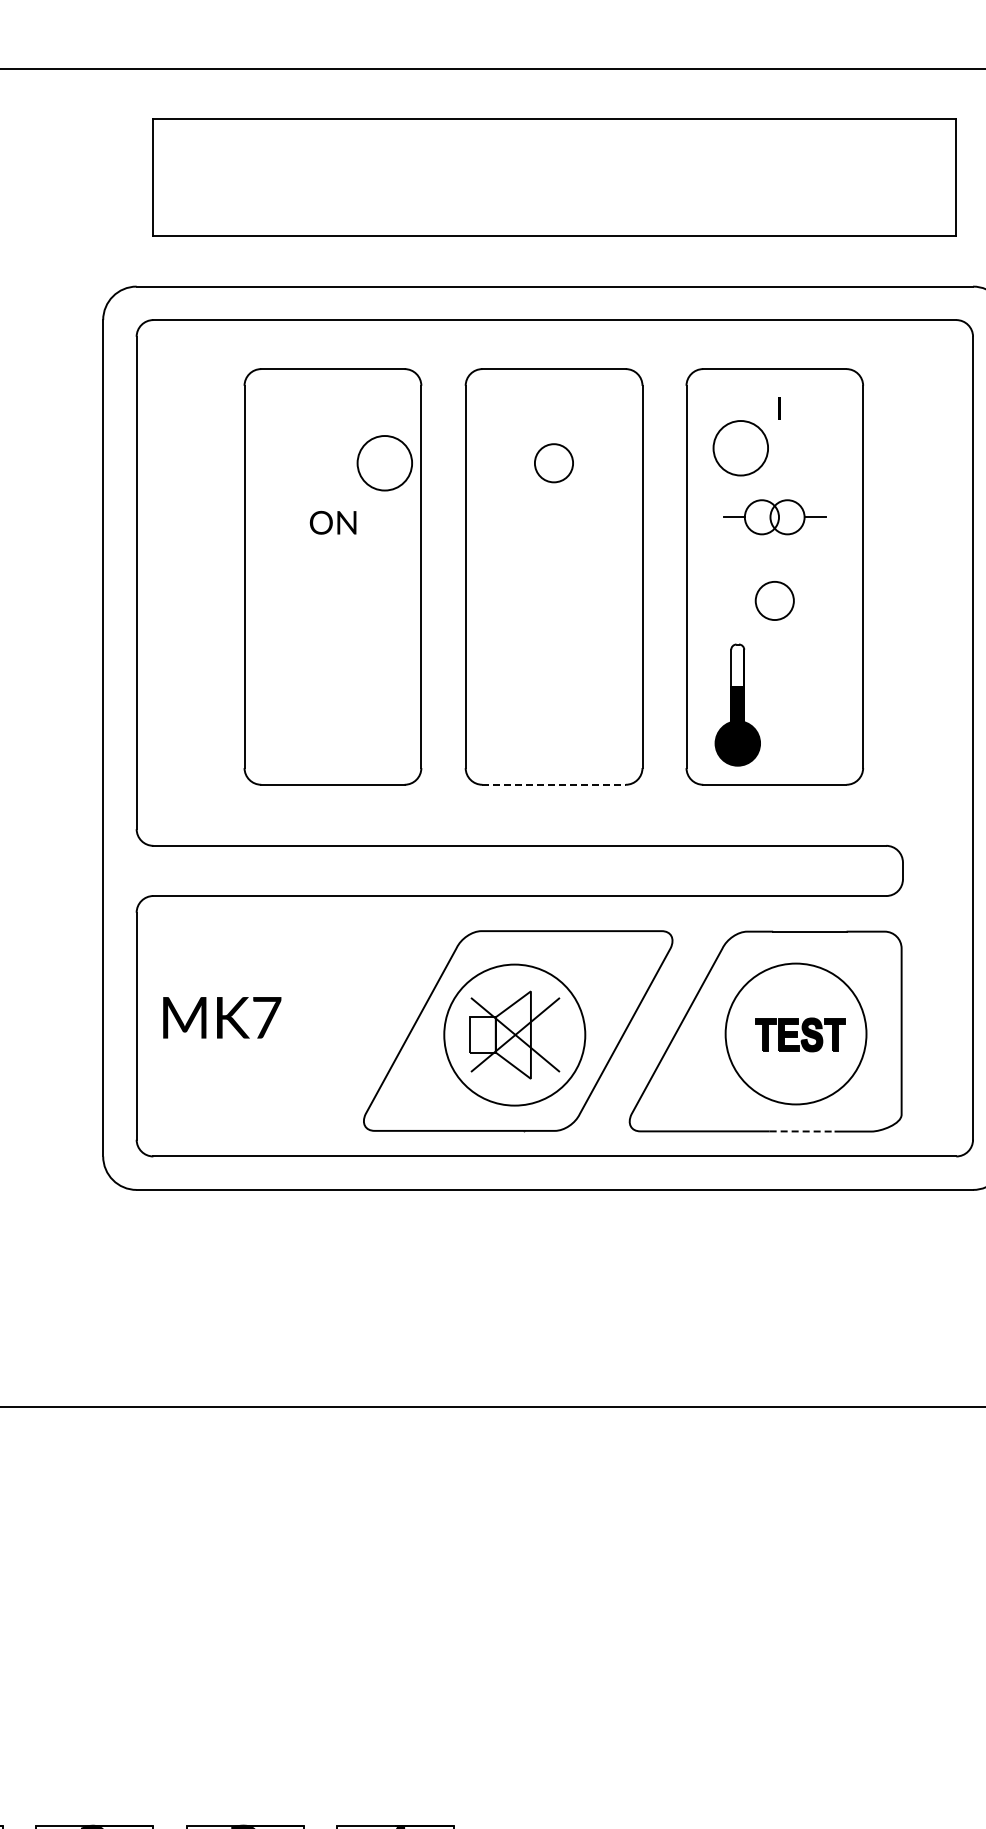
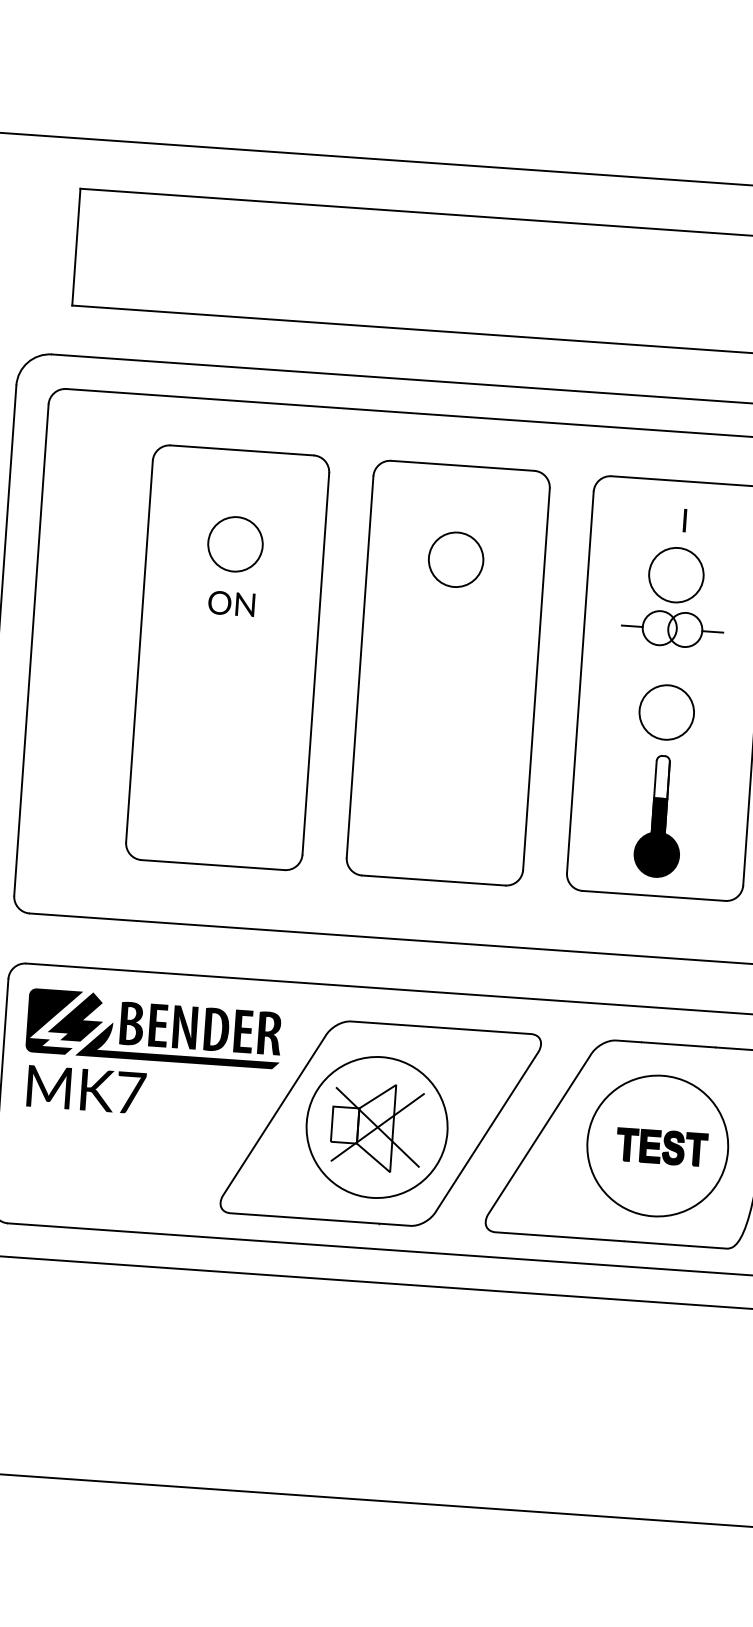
circle: (740, 448) -> (676, 575), moved
circle: (384, 463) -> (235, 544), moved
circle: (553, 463) -> (455, 559), size x1.43
circle: (774, 600) -> (666, 712), size x1.43
part: (737, 704) -> (659, 815), moved
line: (554, 784) -> (434, 880), dashed -> solid
part: (285, 952) -> (154, 1029), added
line: (802, 1131) -> (657, 1243), dashed -> solid

